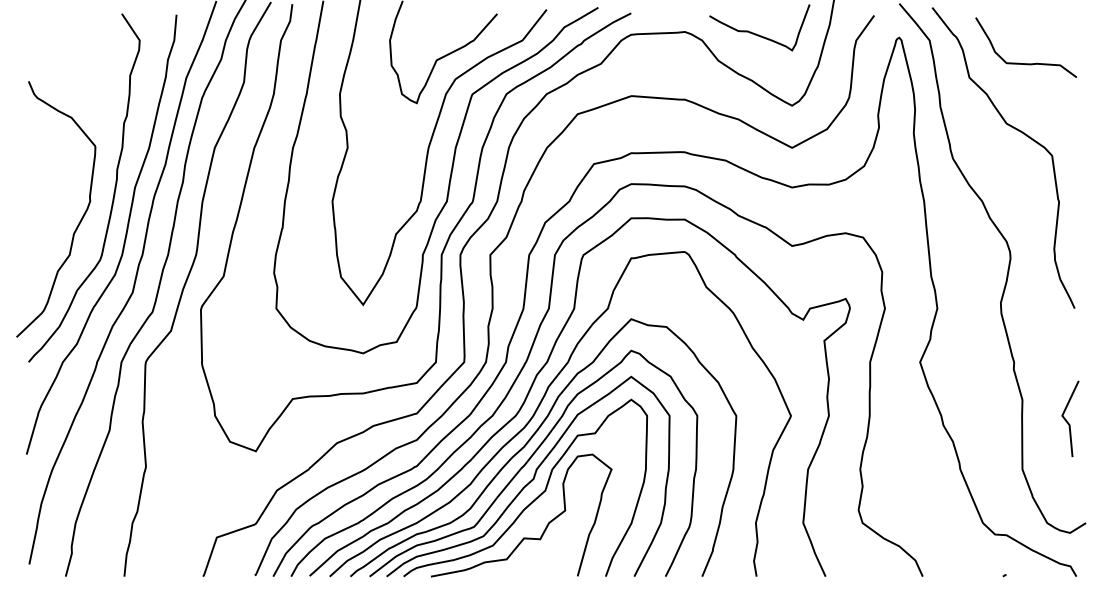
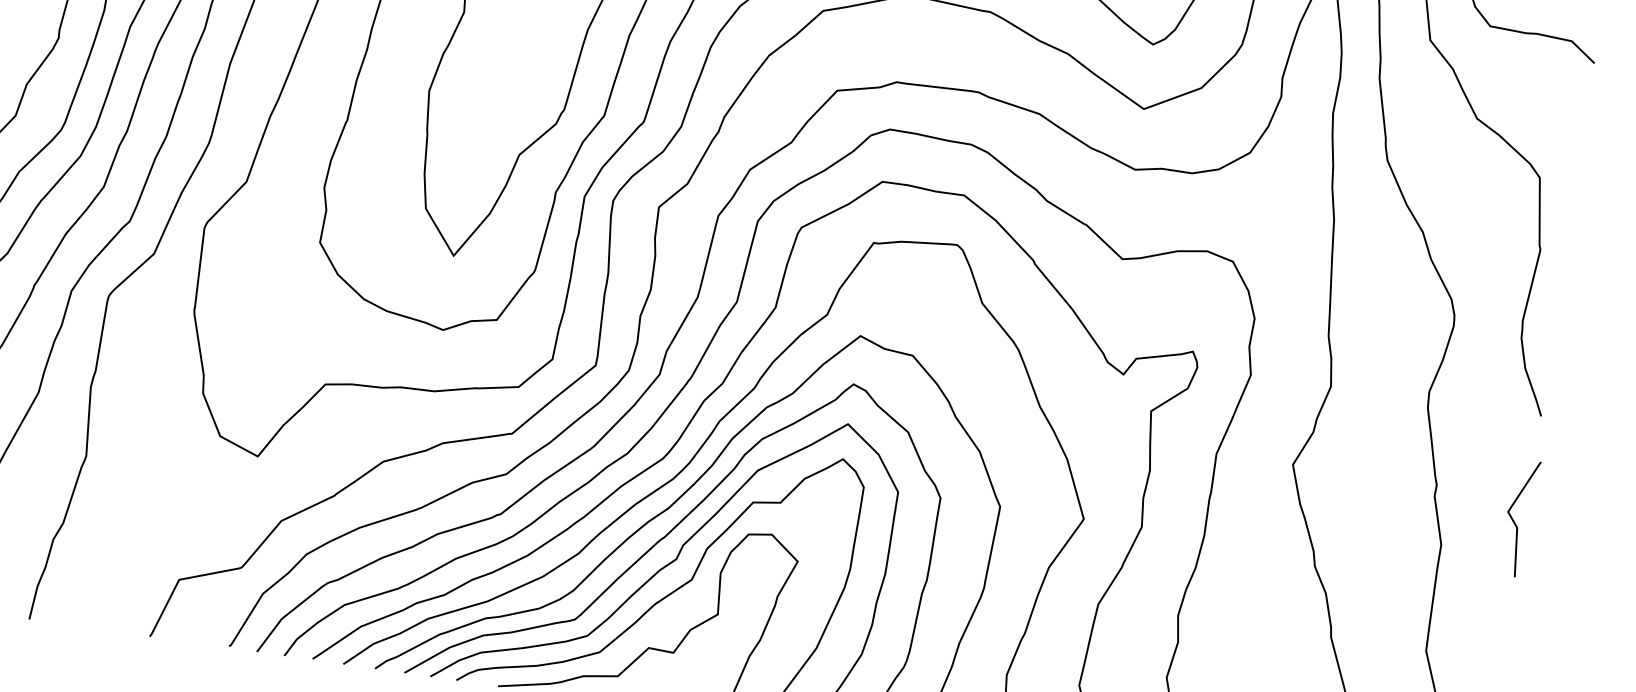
line: (1067, 420) -> (1515, 520), moved

